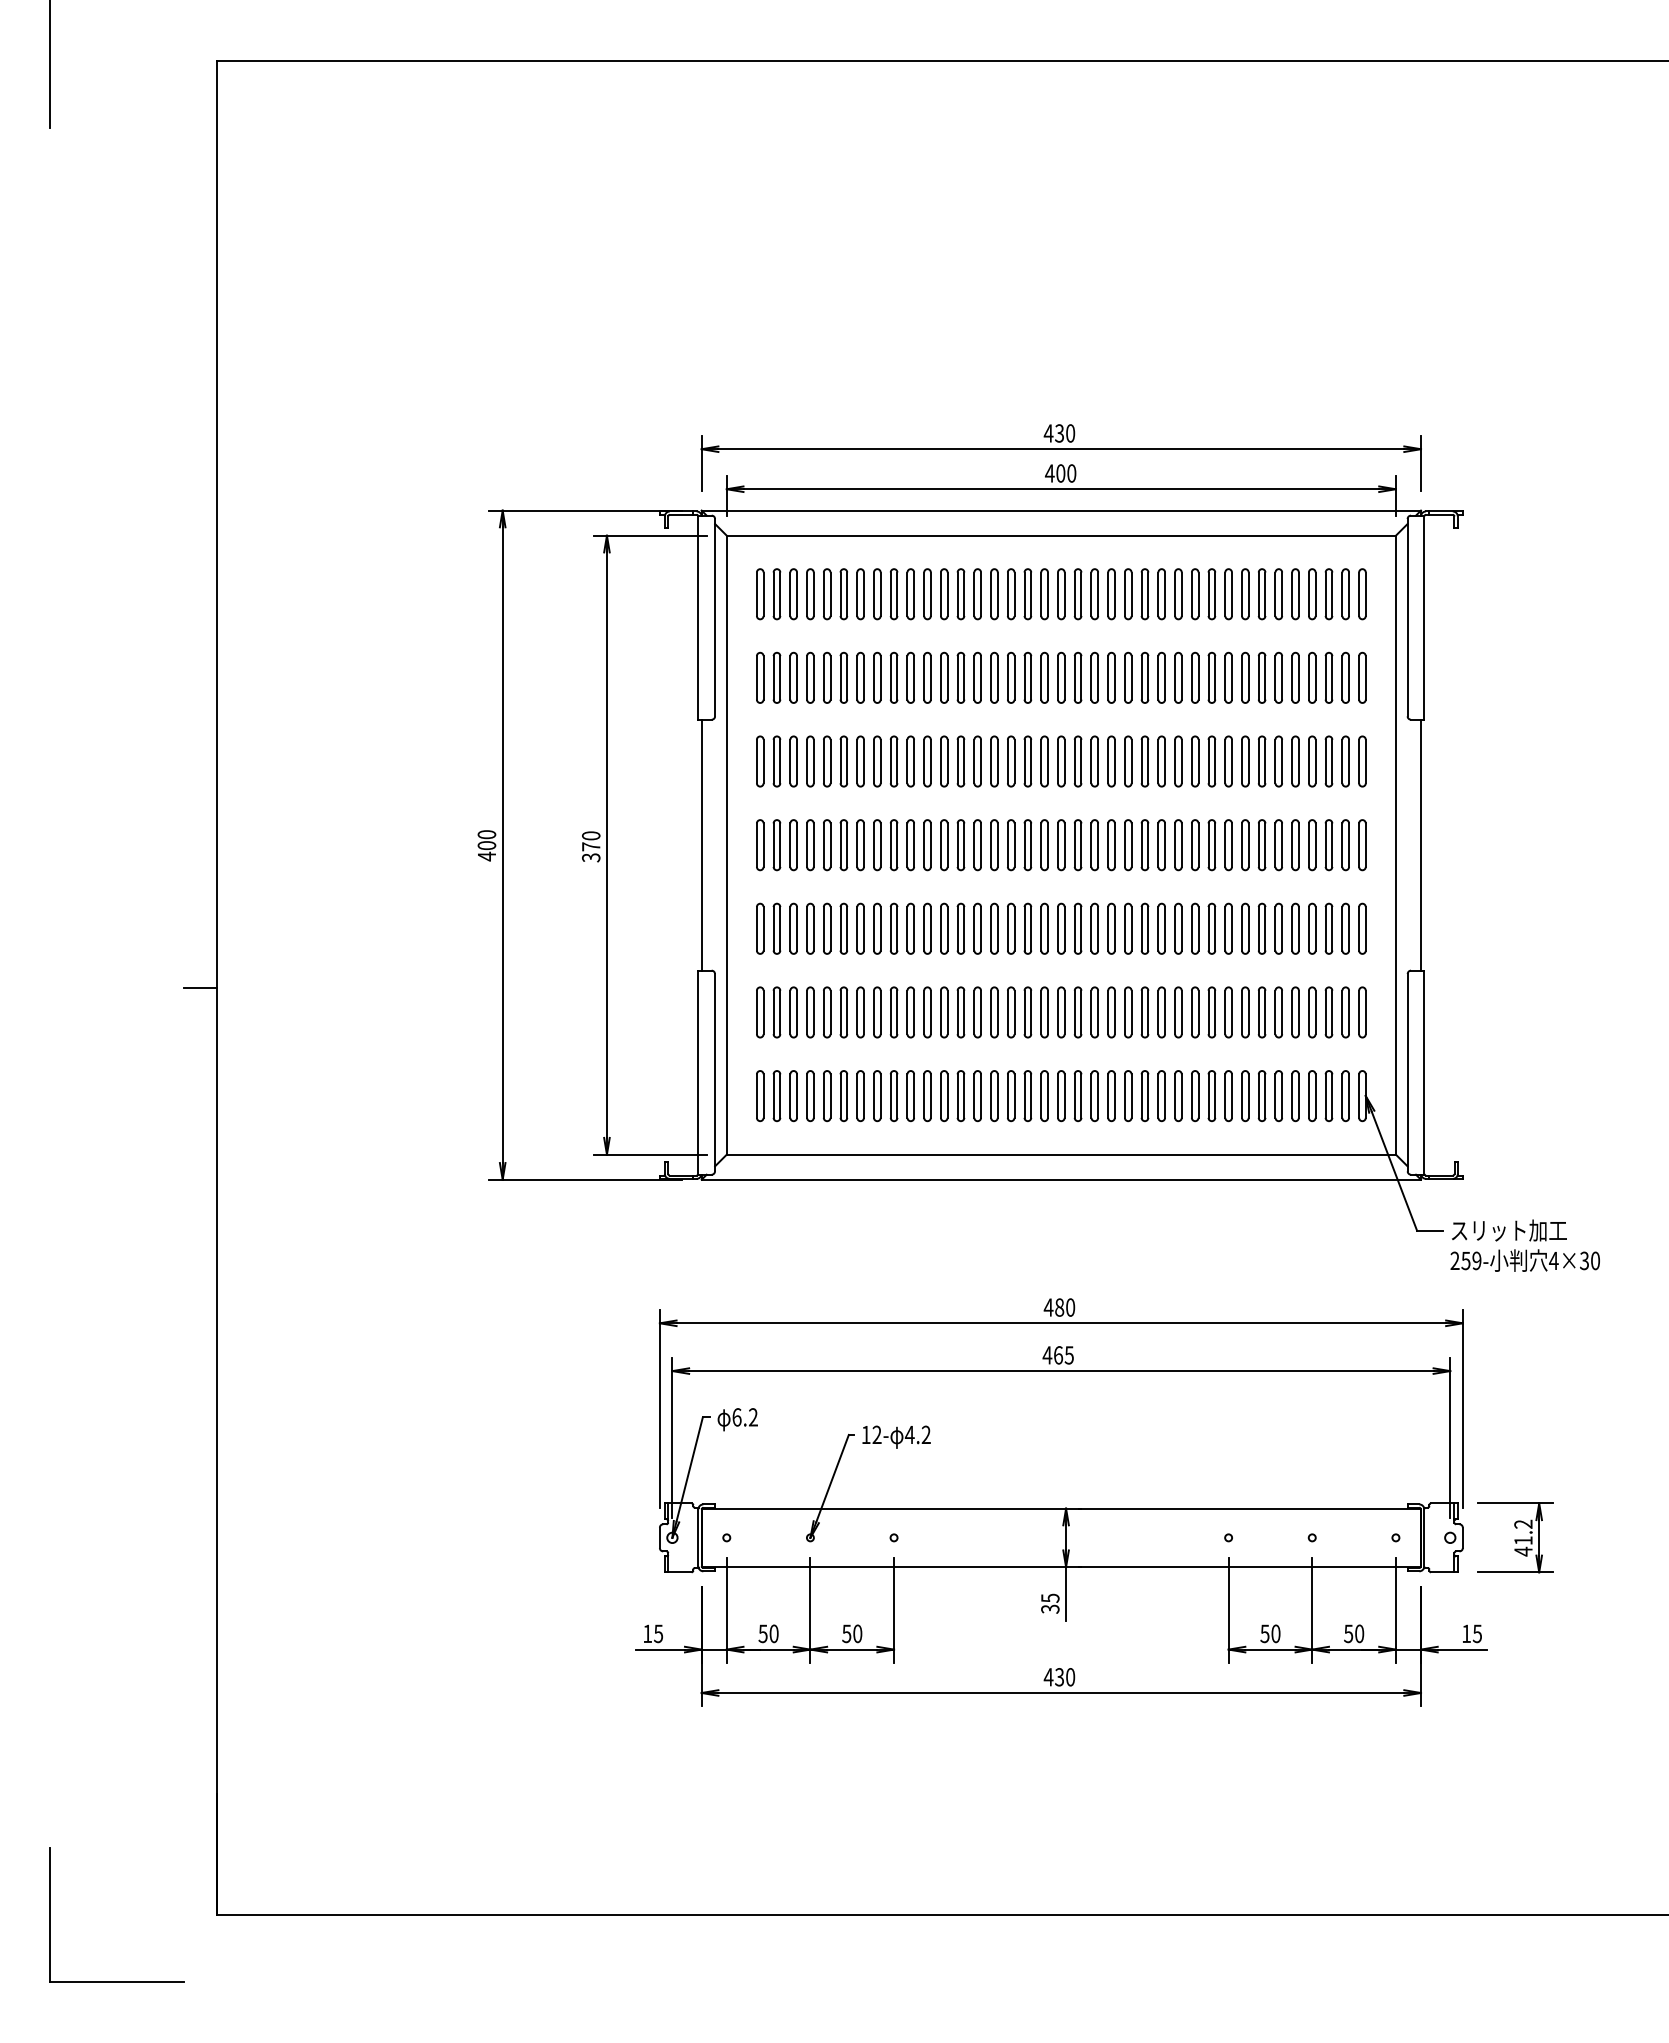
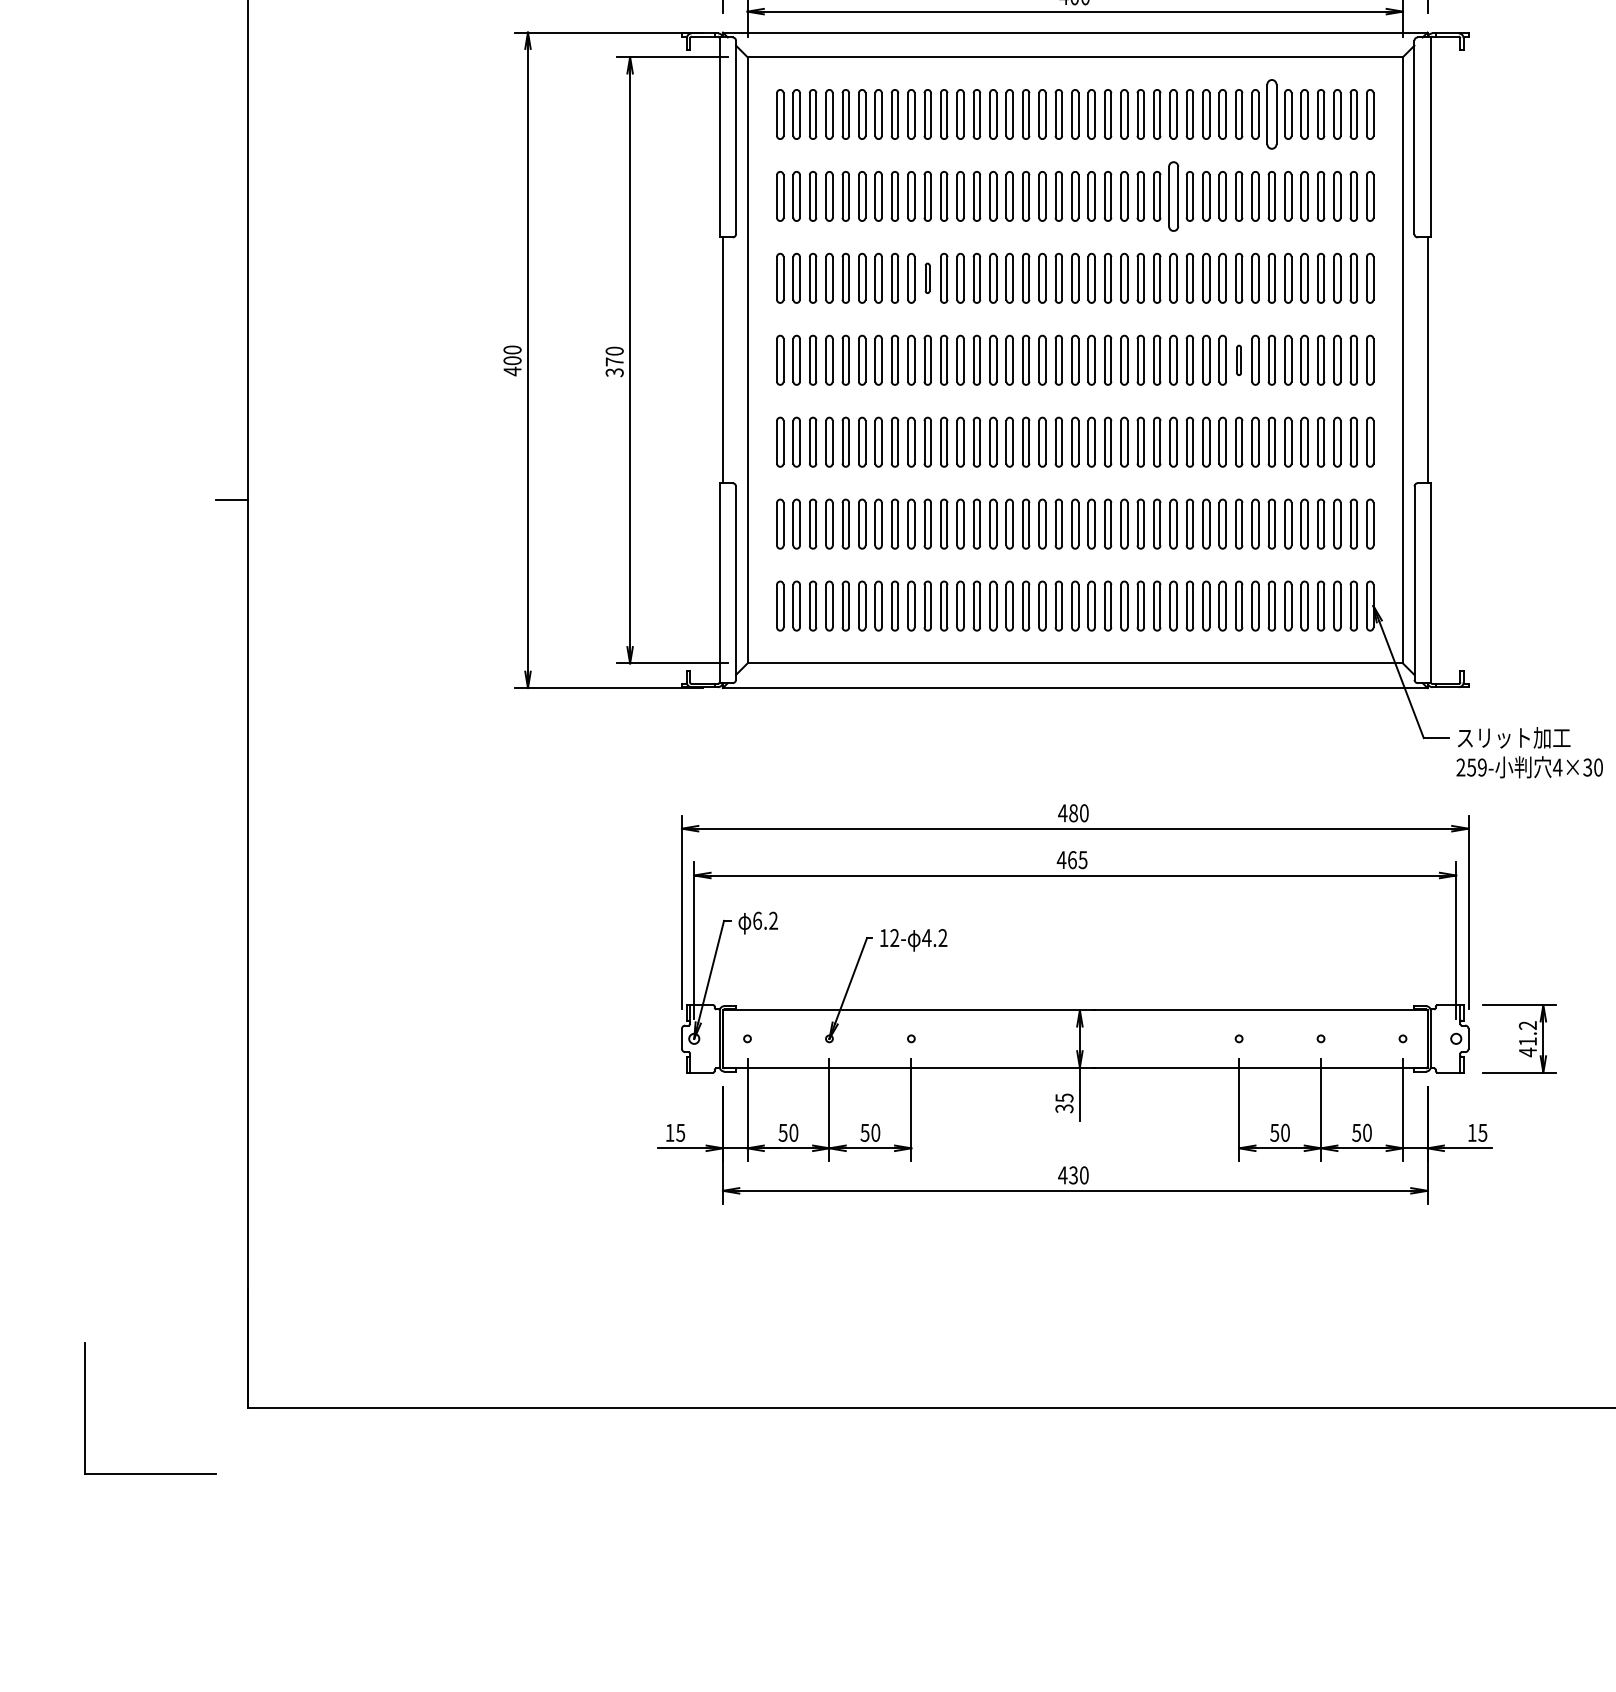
part: (1261, 594) -> (1271, 114), size x1.4
part: (1161, 677) -> (1173, 196), size x1.4
part: (910, 761) -> (927, 278), size x0.6
part: (1228, 845) -> (1238, 360), size x0.6

